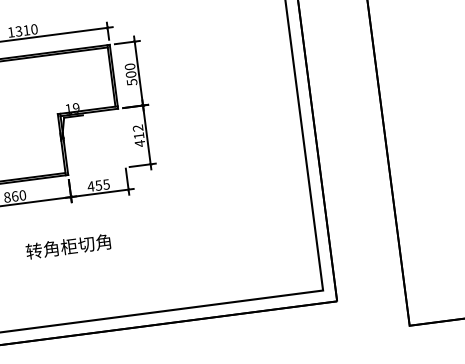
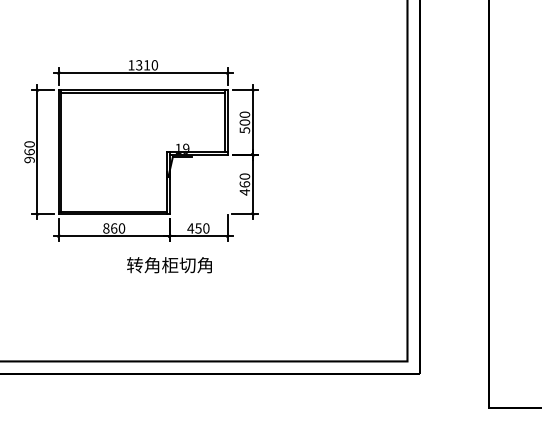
text: (138, 132) -> (244, 180), 412 -> 460
text: (106, 184) -> (206, 228), 455 -> 450
text: (68, 247) -> (169, 265), moved

